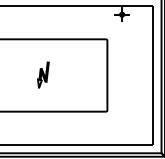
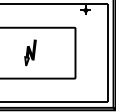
part: (43, 74) -> (30, 52), size x1.4

